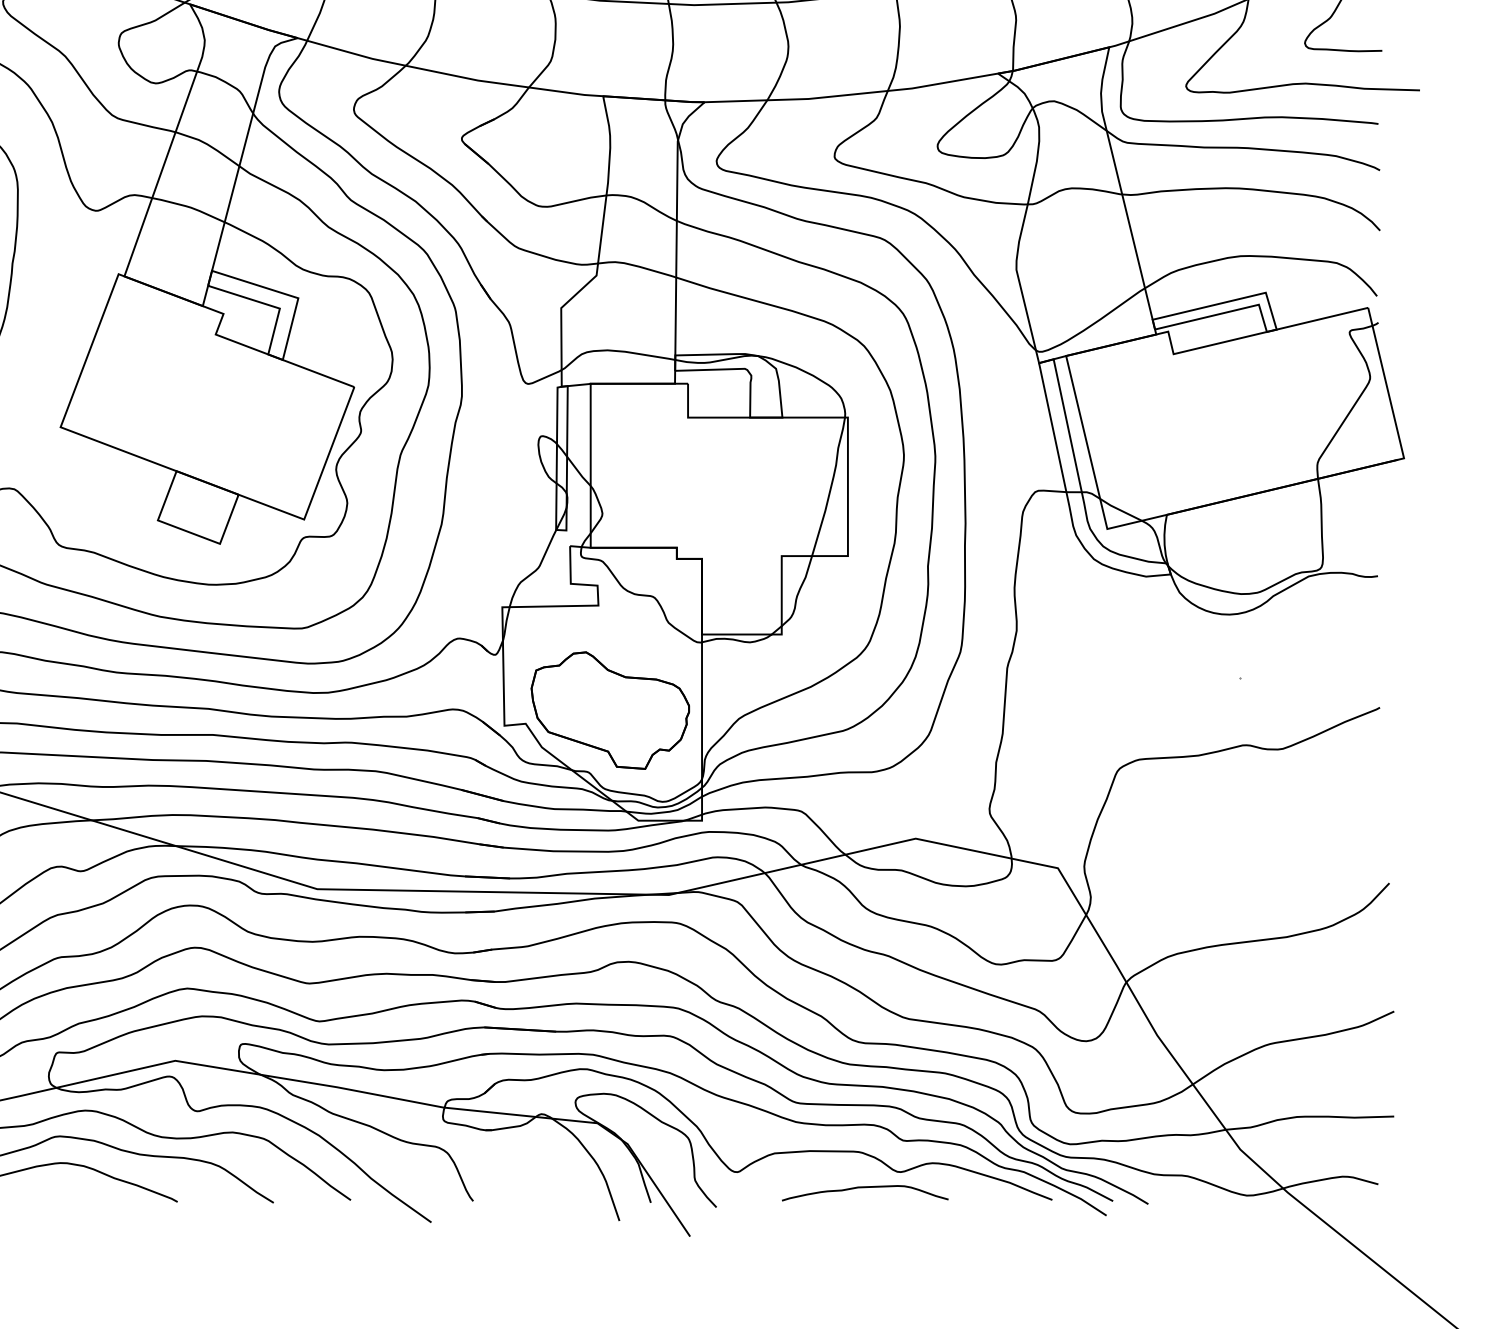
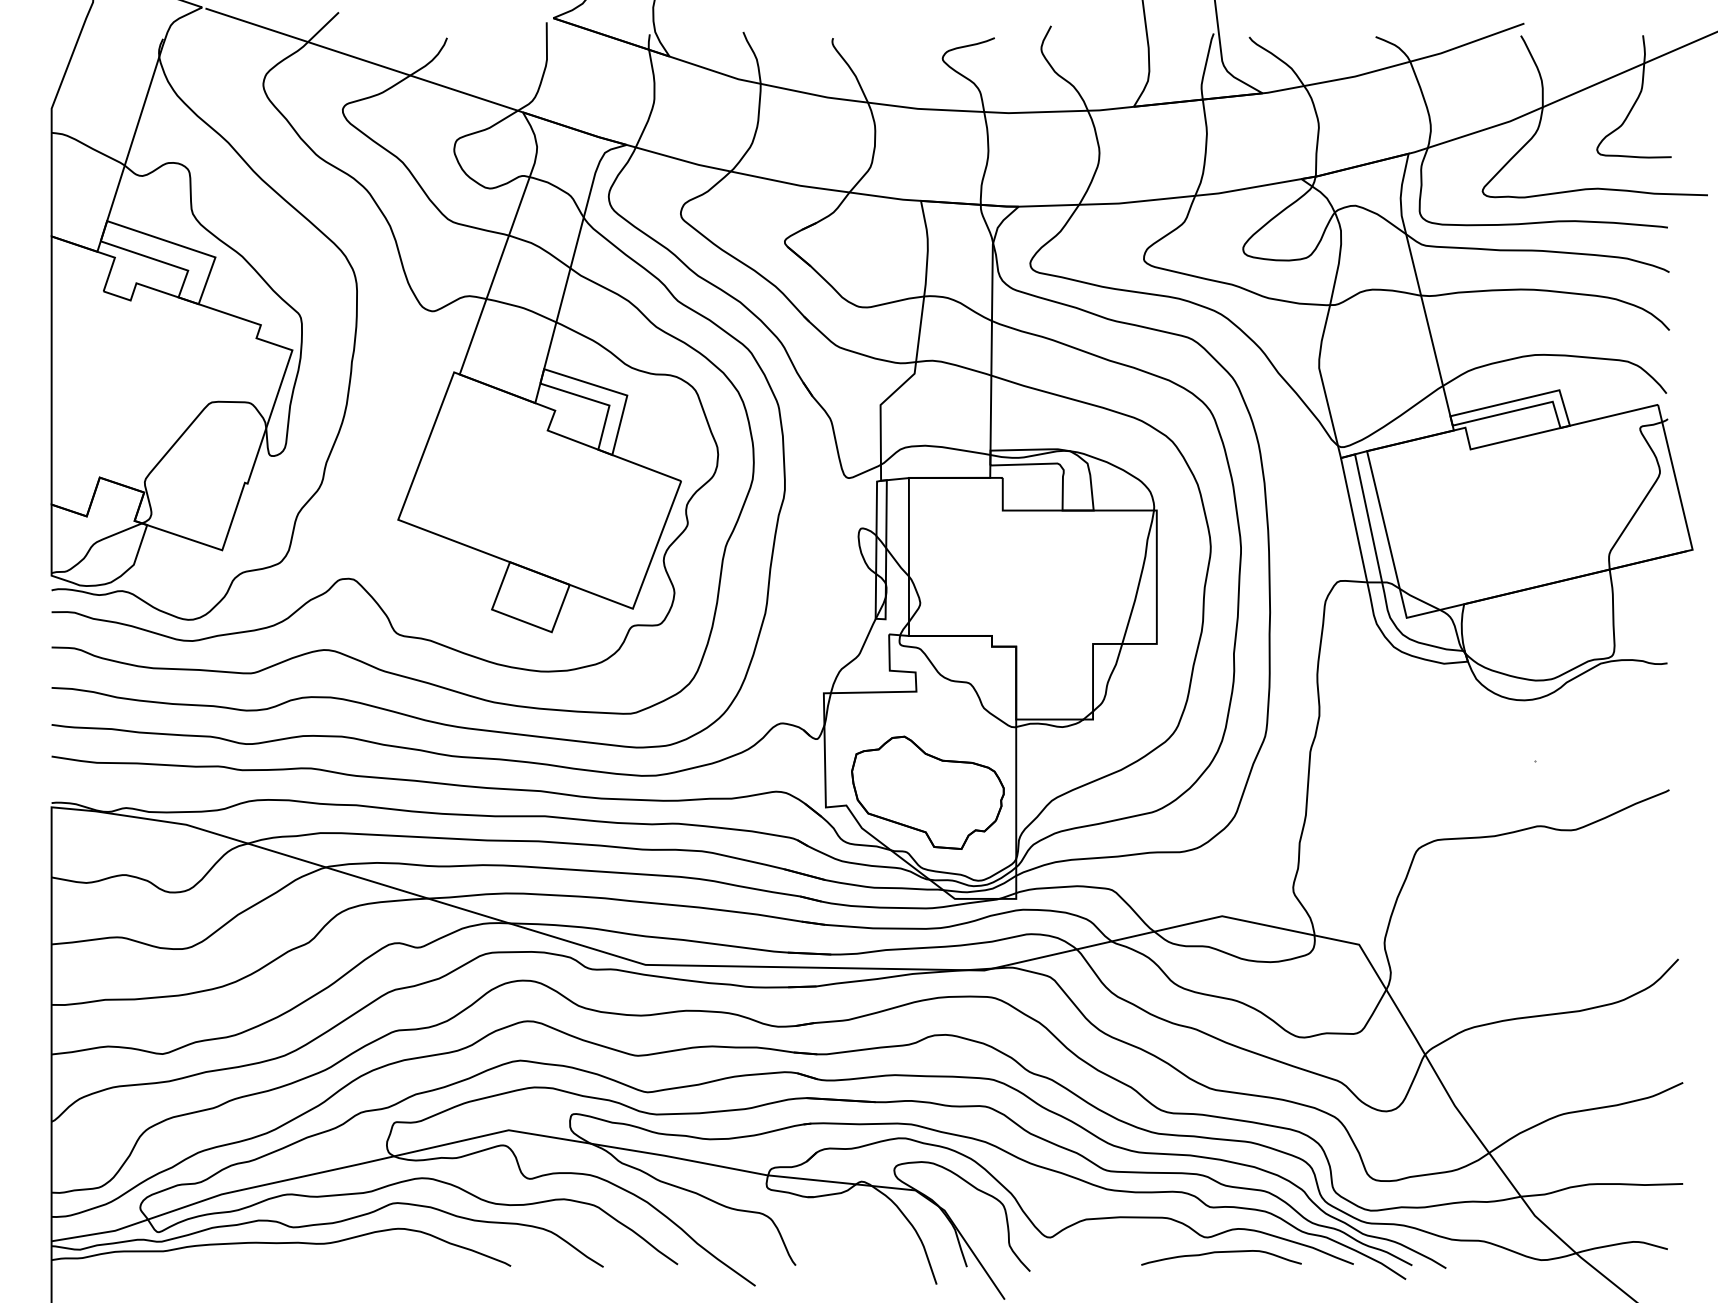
curve: (865, 1187) -> (1221, 1252), moved

